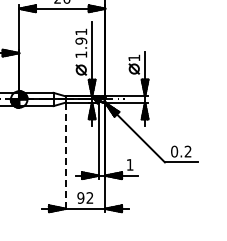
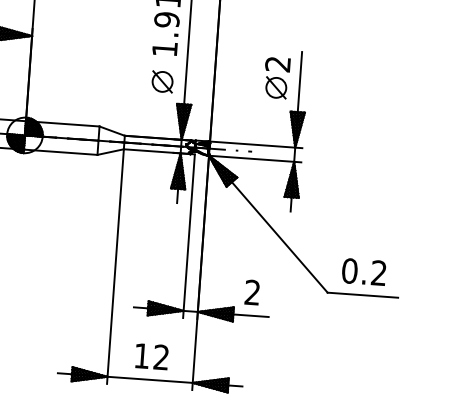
text: (133, 57) -> (276, 62), 1 -> 2
line: (65, 157) -> (115, 266), dashed -> solid
text: (129, 164) -> (251, 291), 1 -> 2
text: (80, 197) -> (141, 354), 92 -> 12

